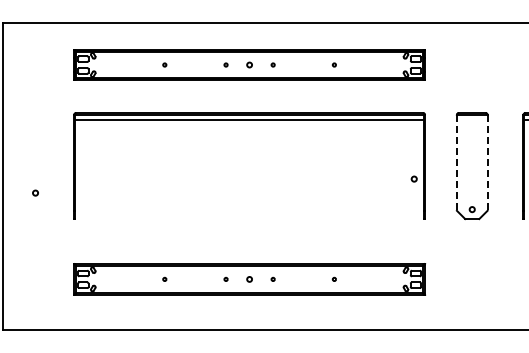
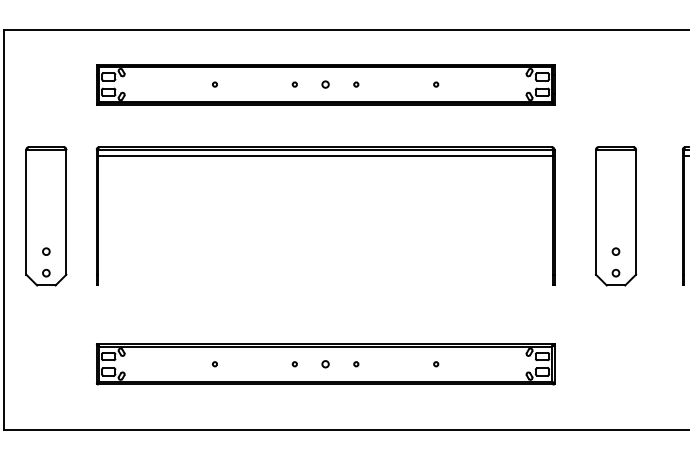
line: (456, 162) -> (595, 211), dashed -> solid
line: (487, 162) -> (635, 211), dashed -> solid
part: (35, 166) -> (46, 216), added
circle: (413, 178) -> (615, 250), moved

